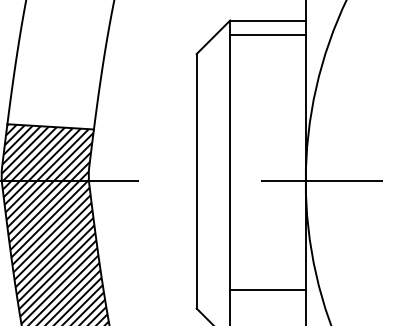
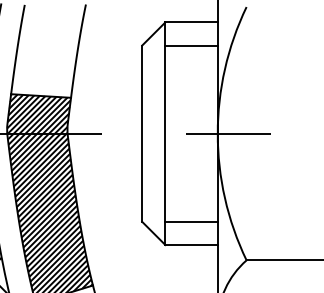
line: (267, 35) -> (191, 45), moved
line: (267, 289) -> (191, 221), moved

